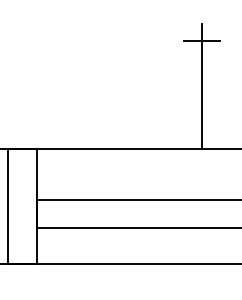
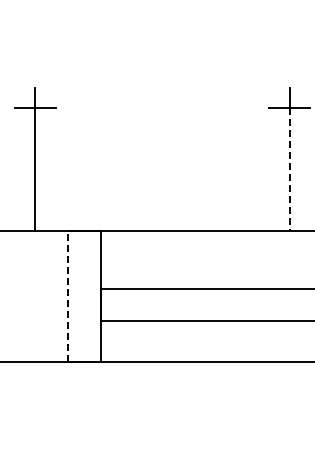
line: (202, 95) -> (289, 169), solid -> dashed
line: (7, 206) -> (67, 296), solid -> dashed

